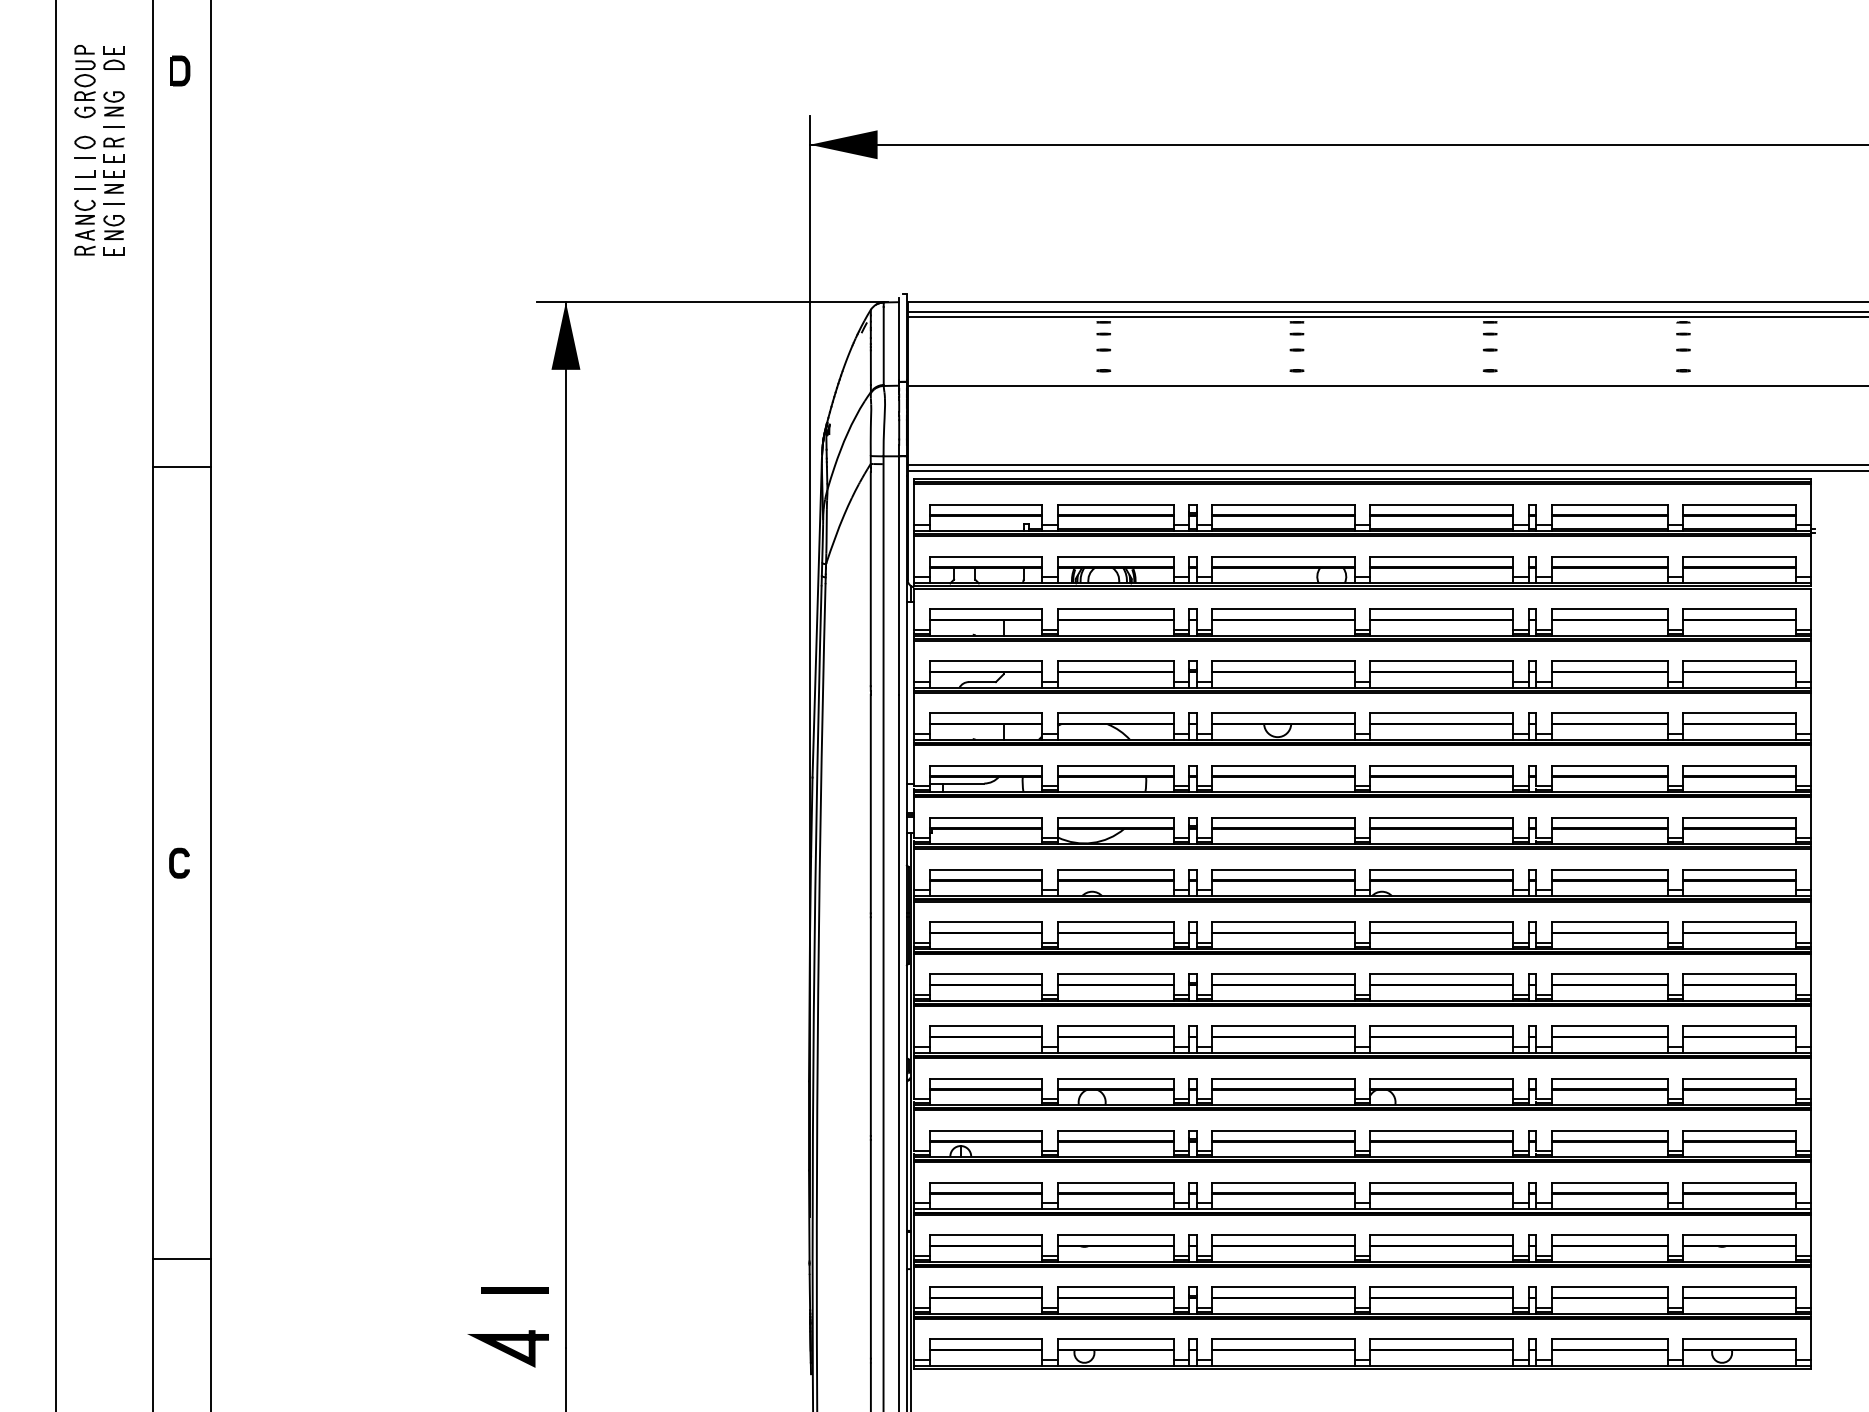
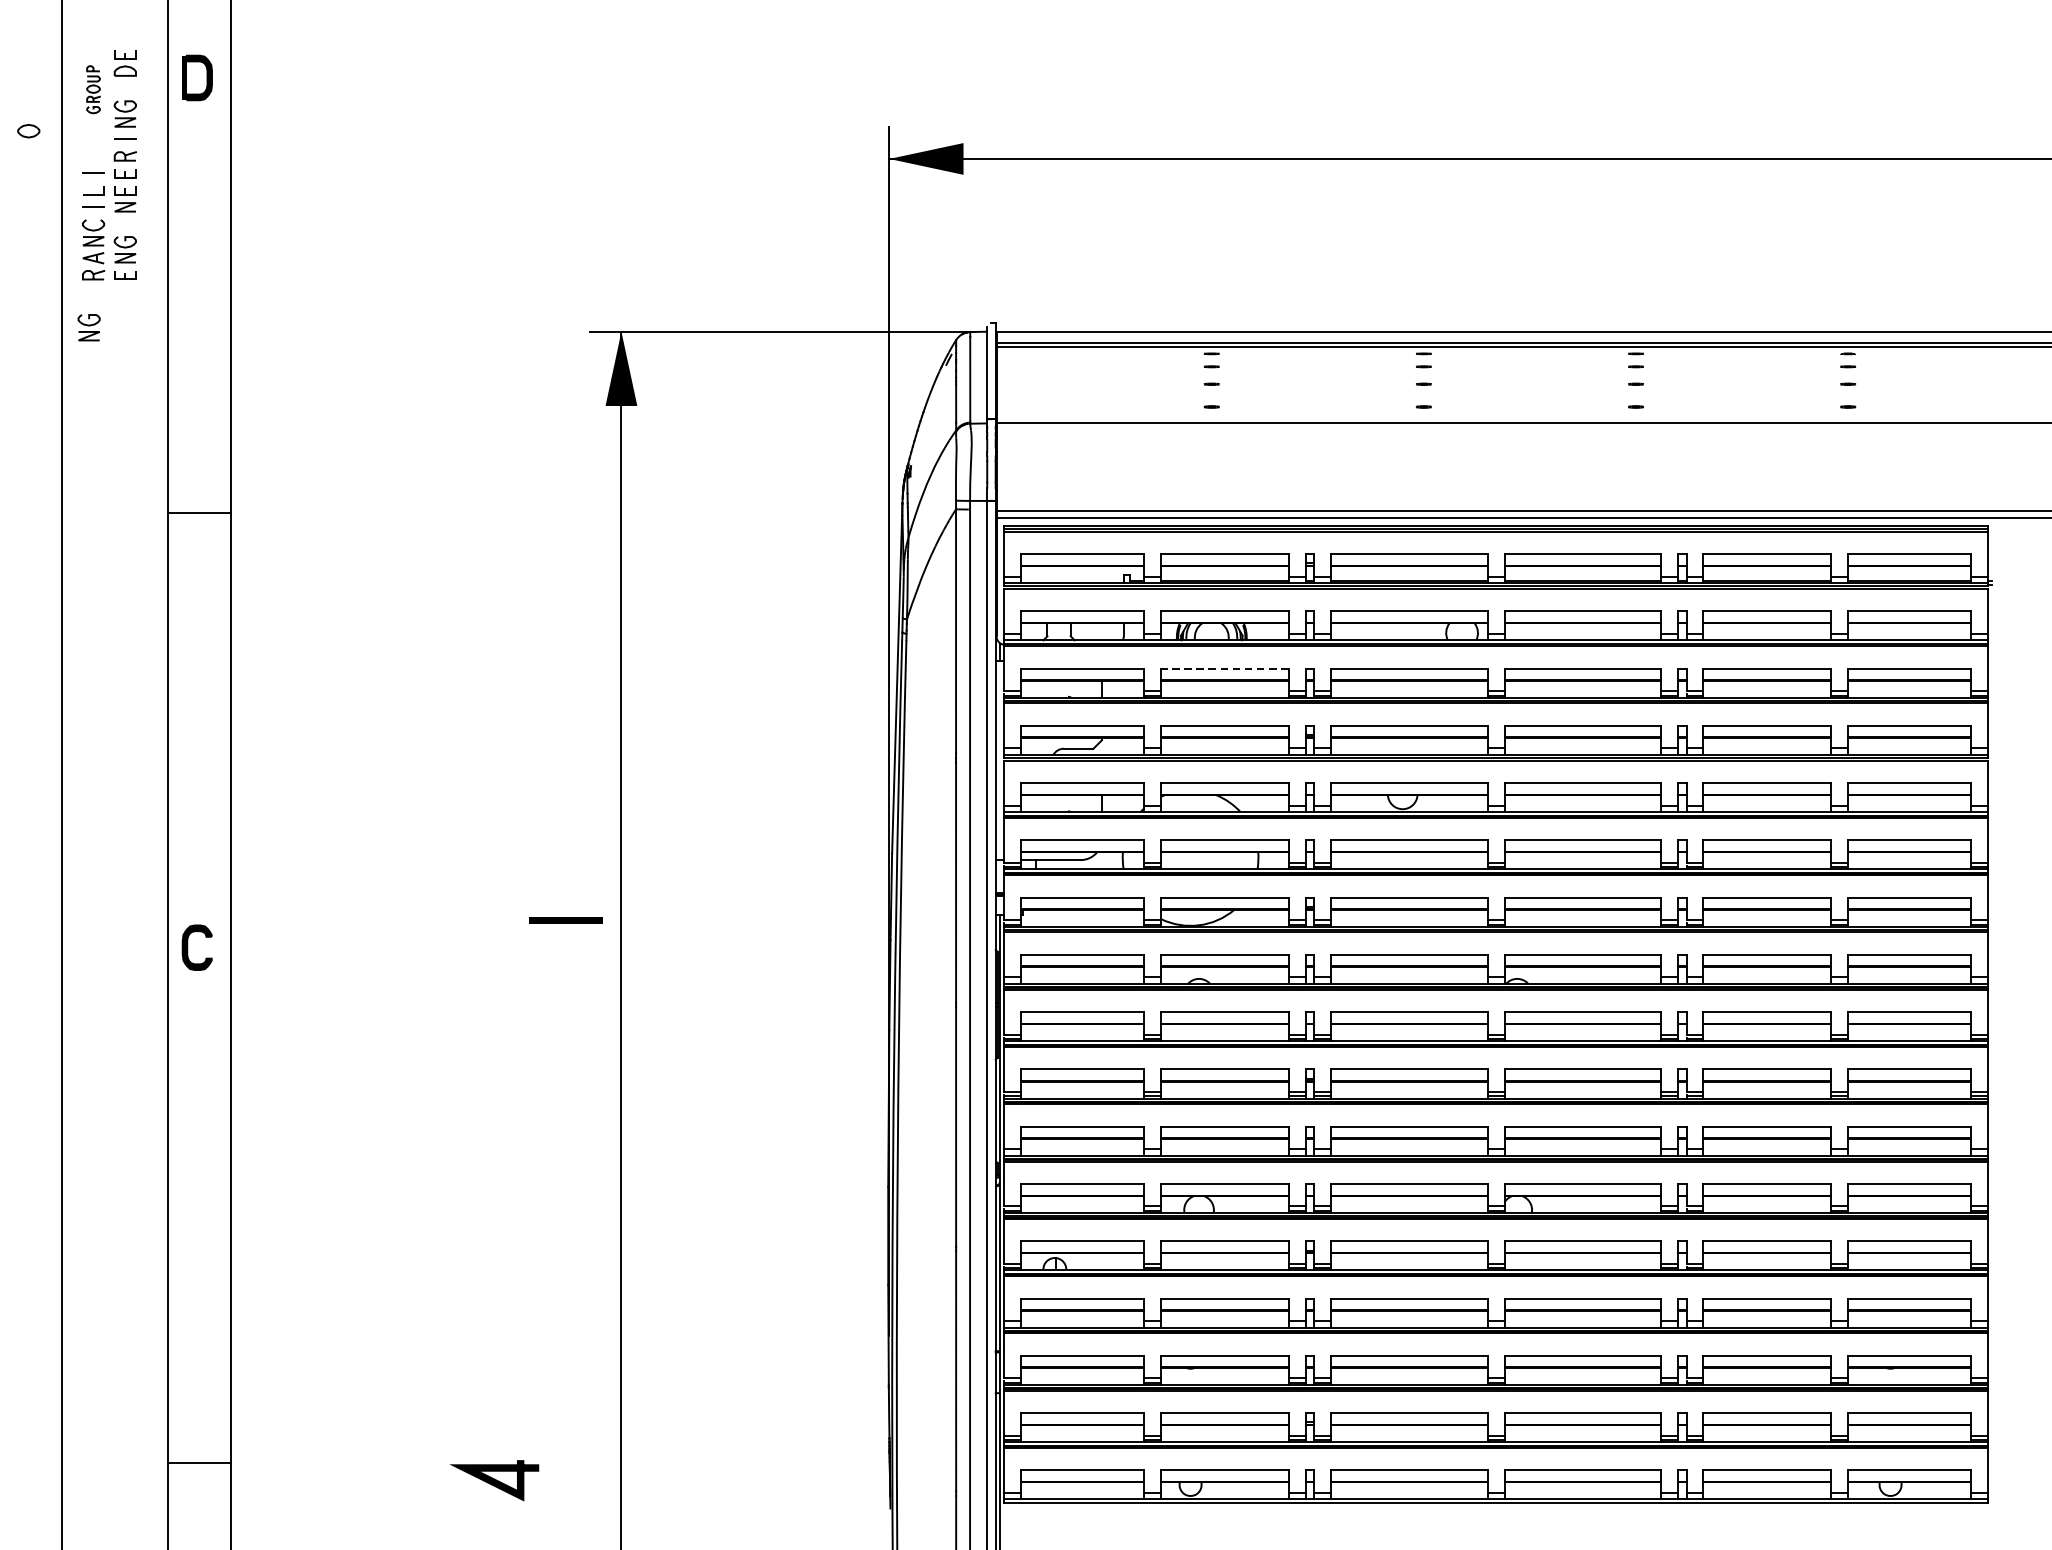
part: (180, 70) -> (198, 77), size x1.4
part: (84, 81) -> (92, 89), size x0.6
part: (84, 142) -> (28, 131), moved
line: (113, 203) -> (124, 223), removed
part: (80, 298) -> (88, 327), added
line: (1115, 609) -> (1224, 669), solid -> dashed
part: (179, 862) -> (197, 946), size x1.4
line: (181, 1259) -> (199, 1462), moved
line: (514, 1290) -> (564, 920), moved
line: (507, 1348) -> (493, 1480), moved

